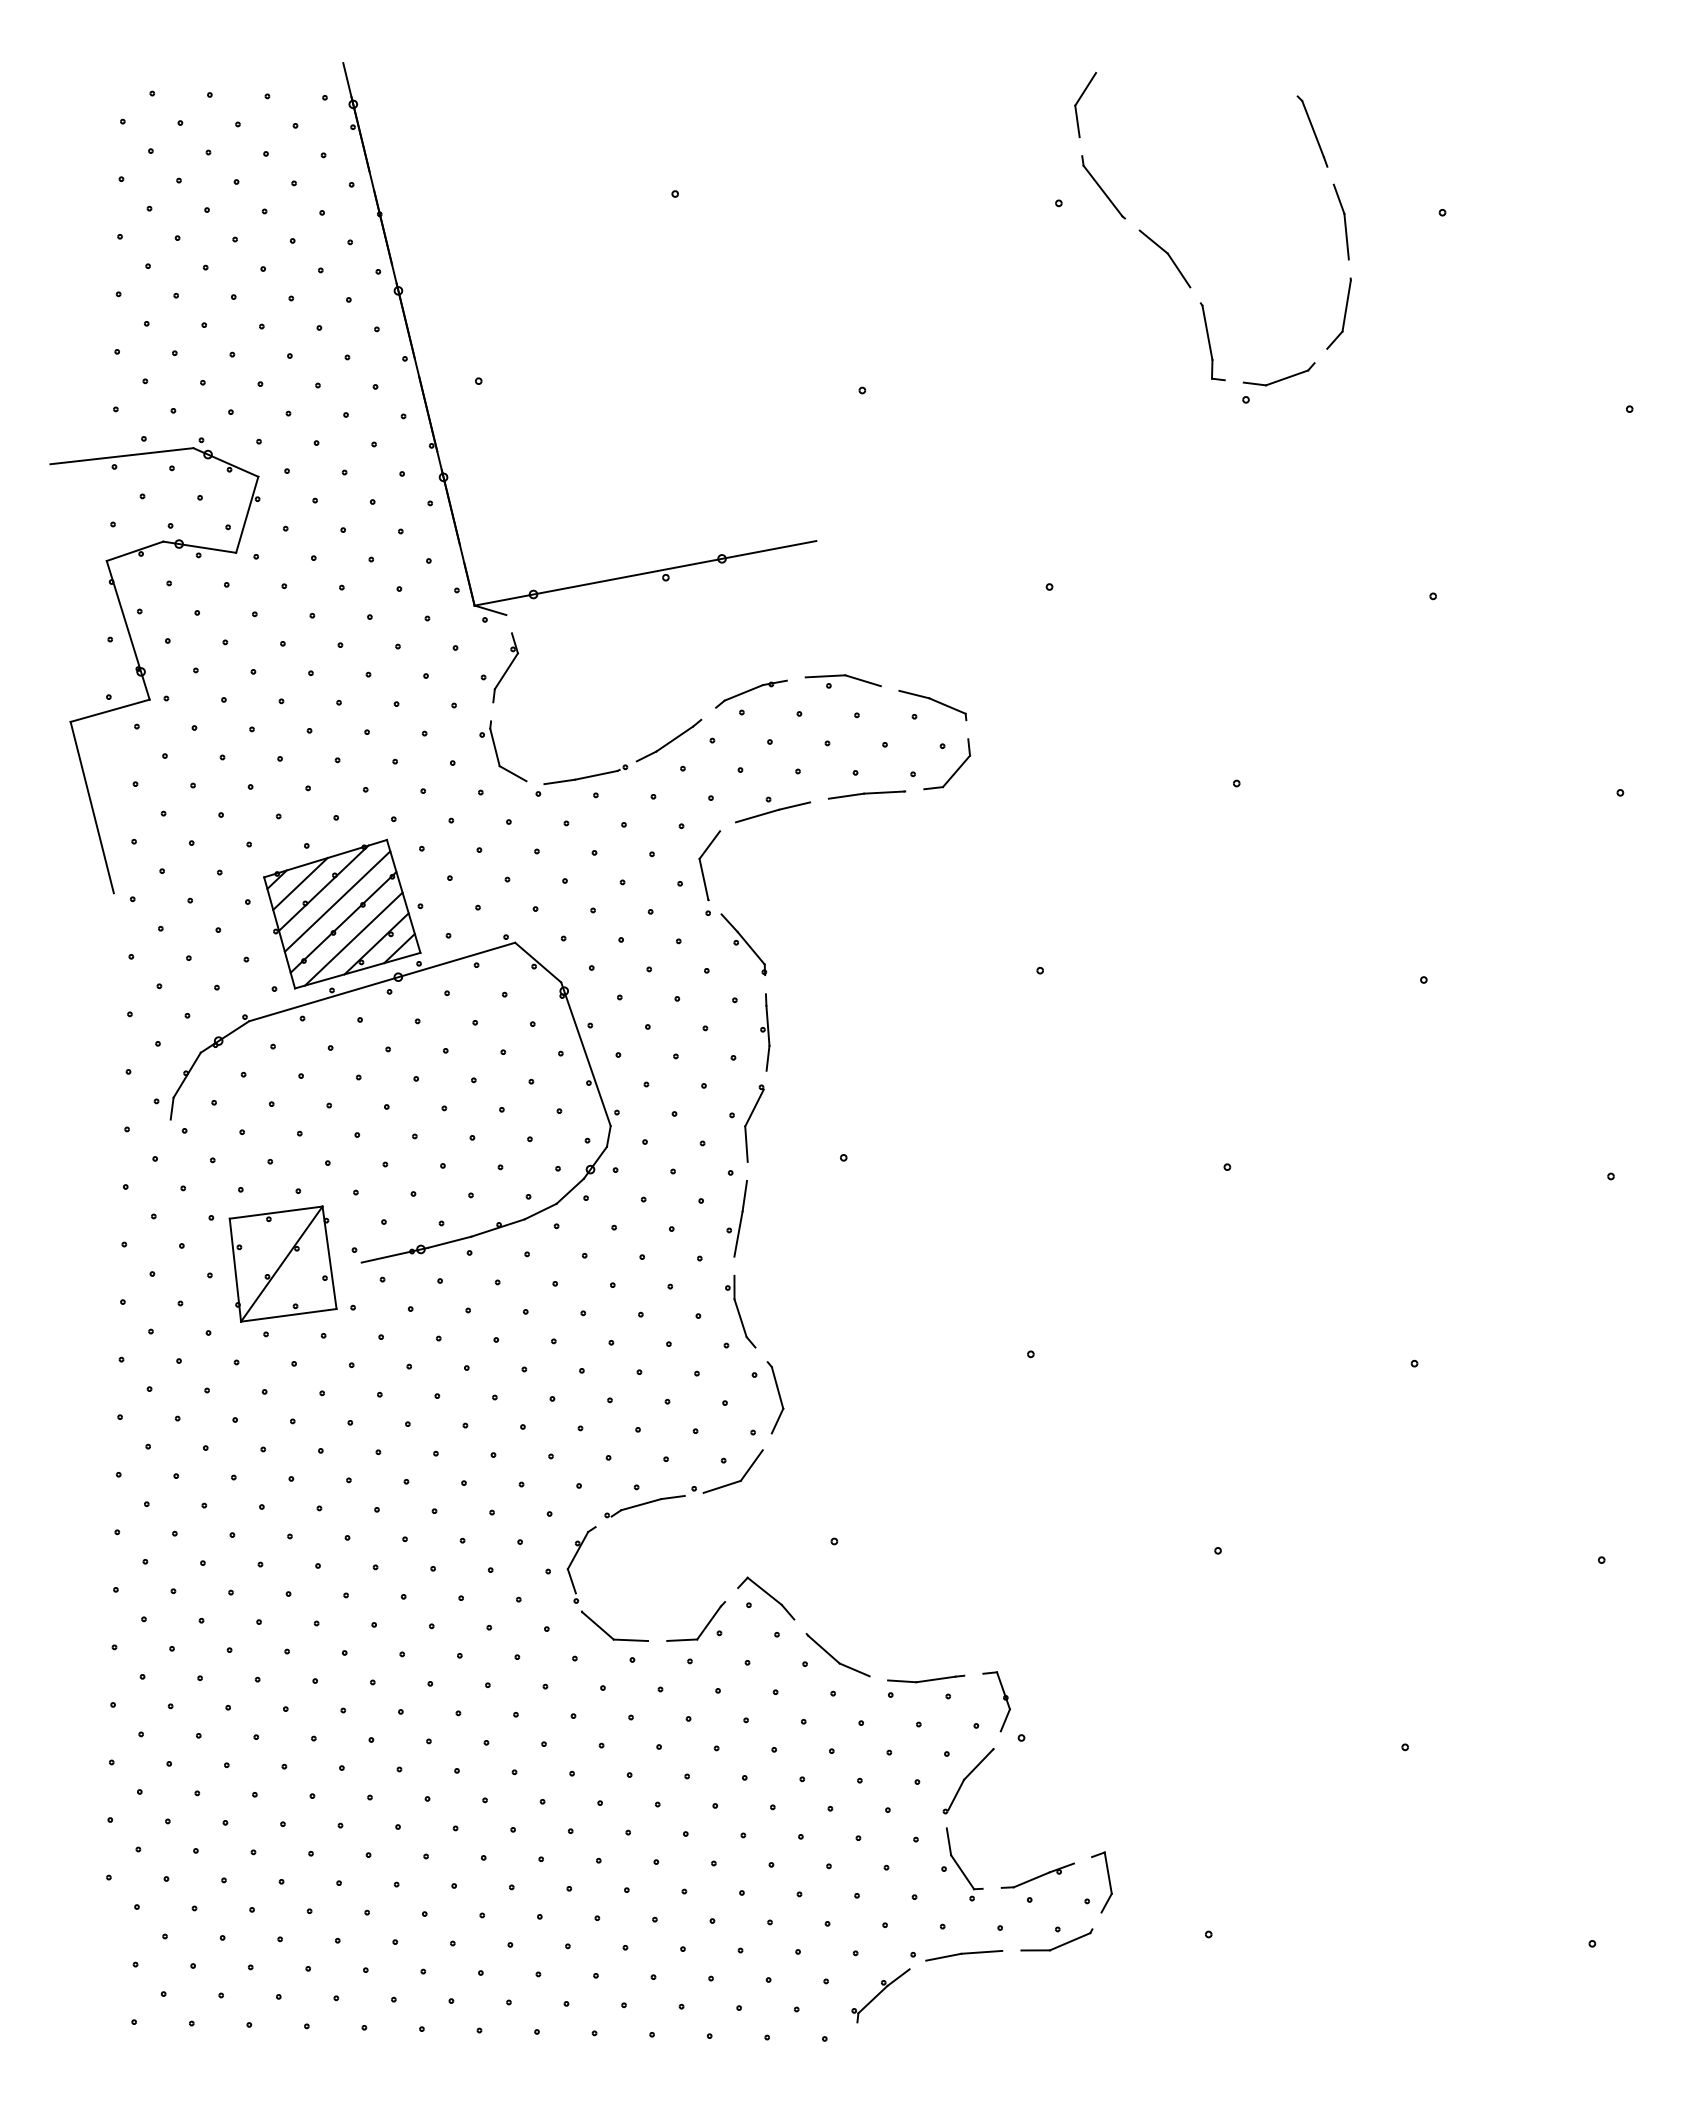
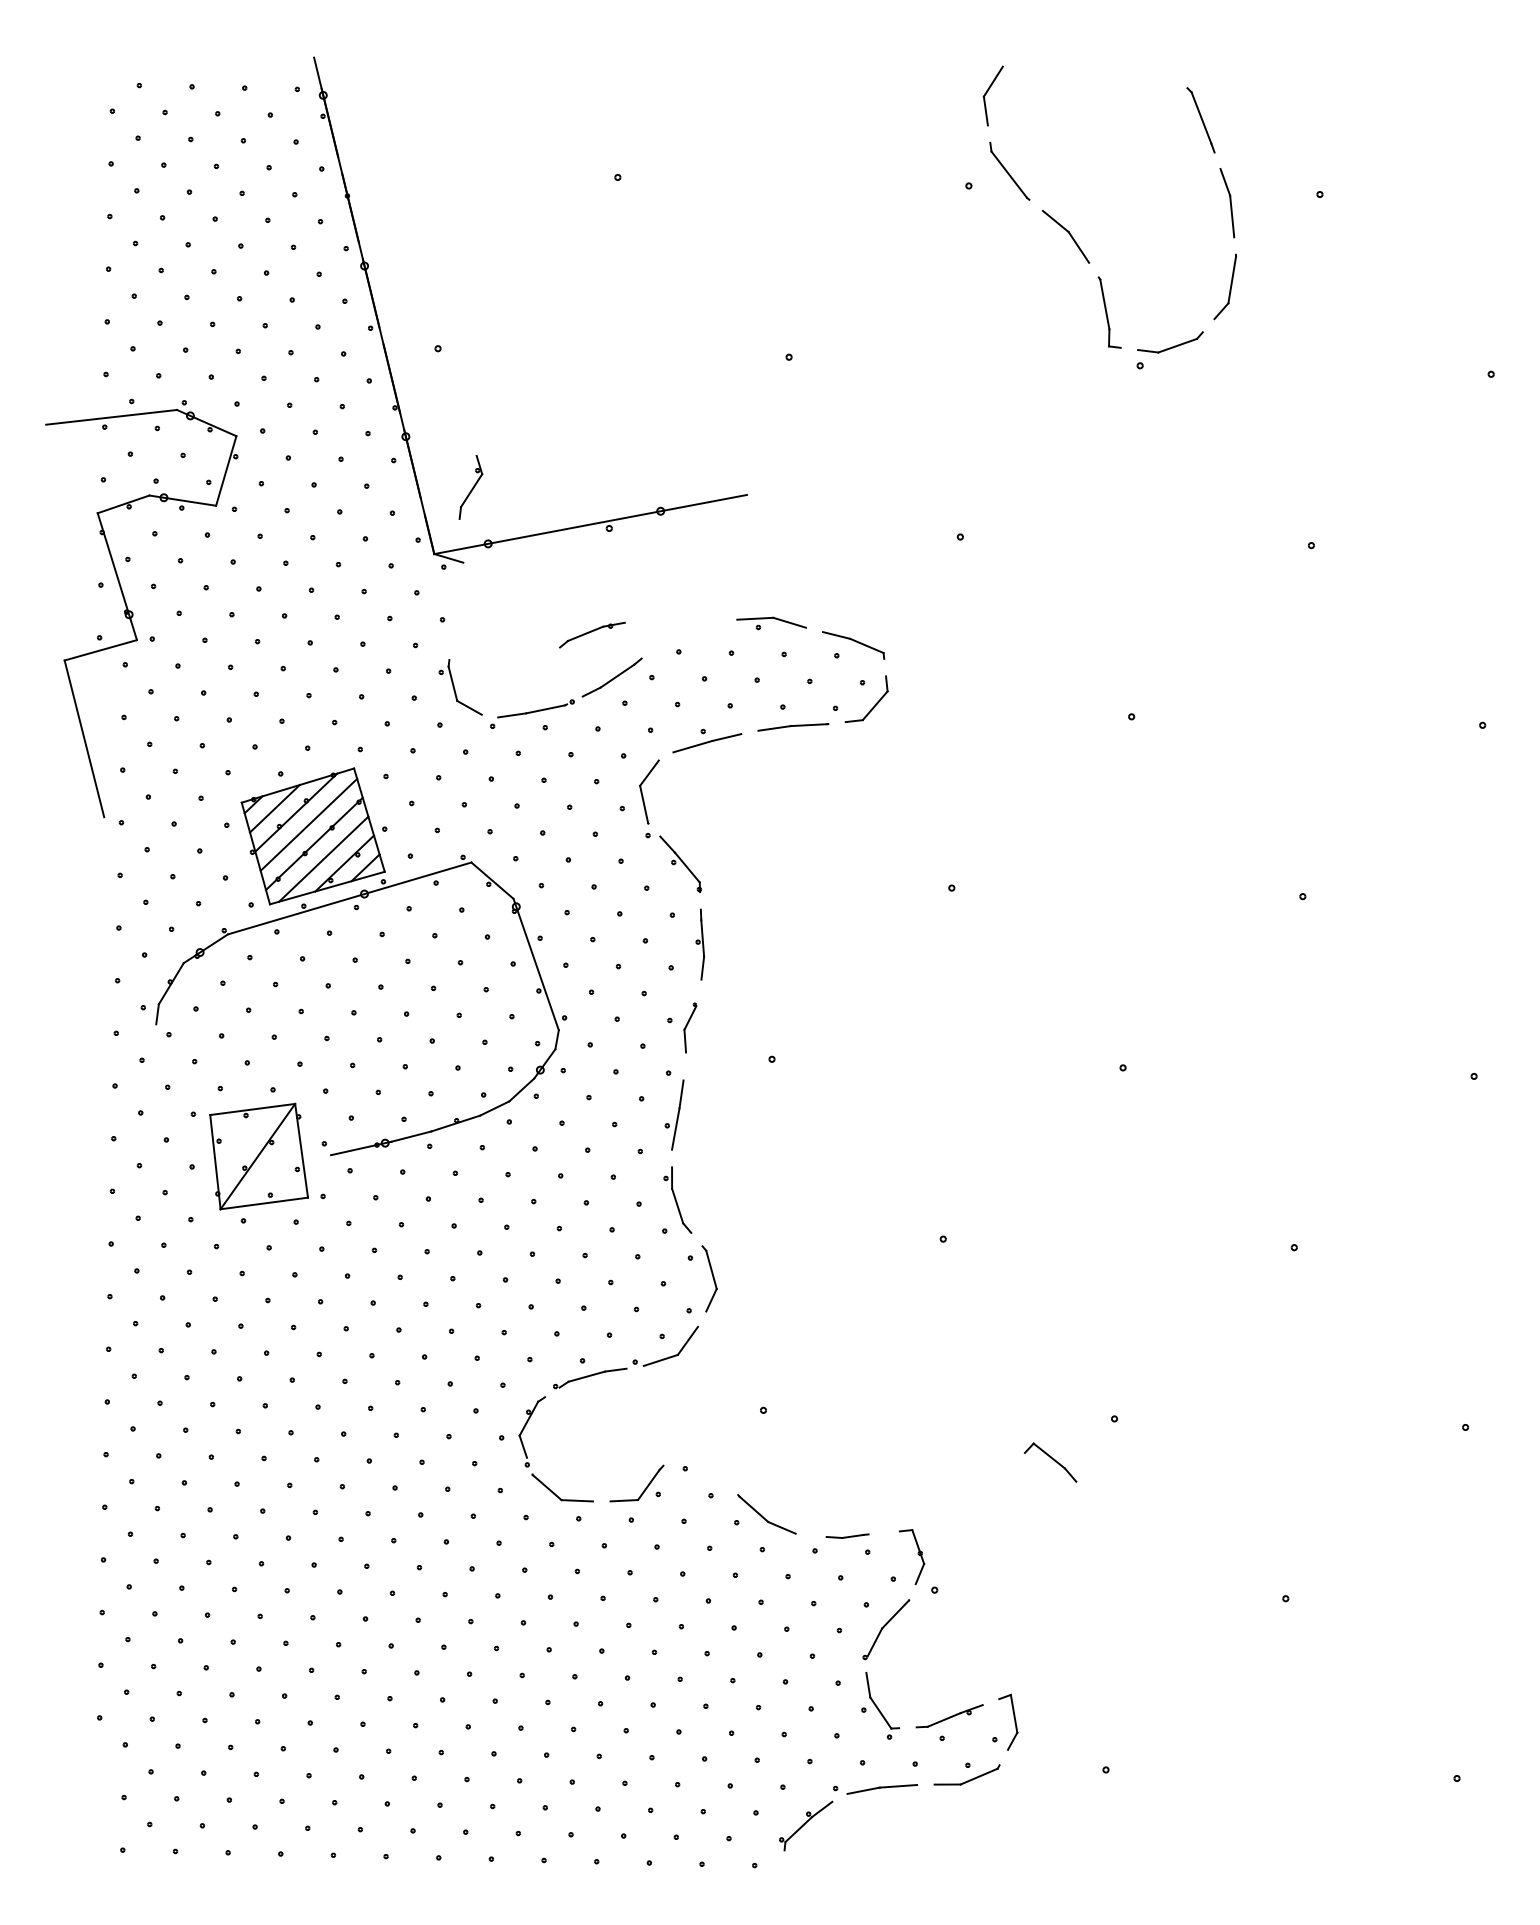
part: (505, 667) -> (470, 487), moved
part: (751, 693) -> (592, 634), moved
part: (754, 1123) -> (690, 1027), size x0.7
part: (766, 1598) -> (1050, 1462), moved
part: (926, 1678) -> (847, 1535), size x0.6

